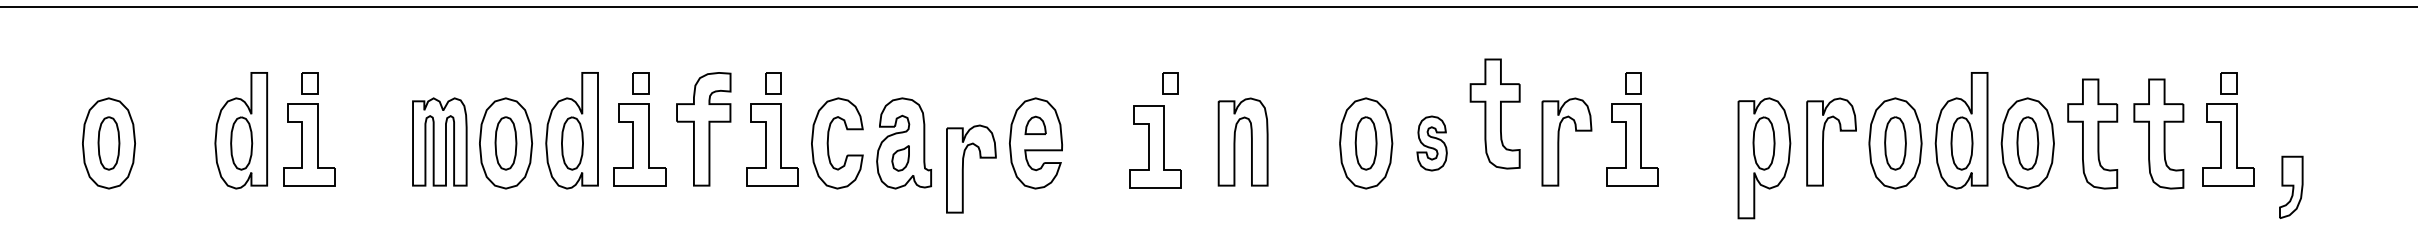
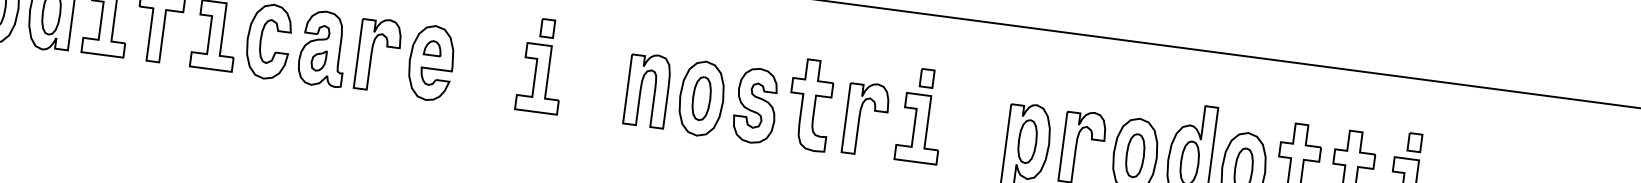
part: (1494, 113) -> (809, 104), moved
part: (1235, 141) -> (641, 89), moved
part: (1431, 143) -> (755, 105), size x1.67
part: (1155, 146) -> (540, 78), moved
part: (963, 168) -> (372, 53), moved

